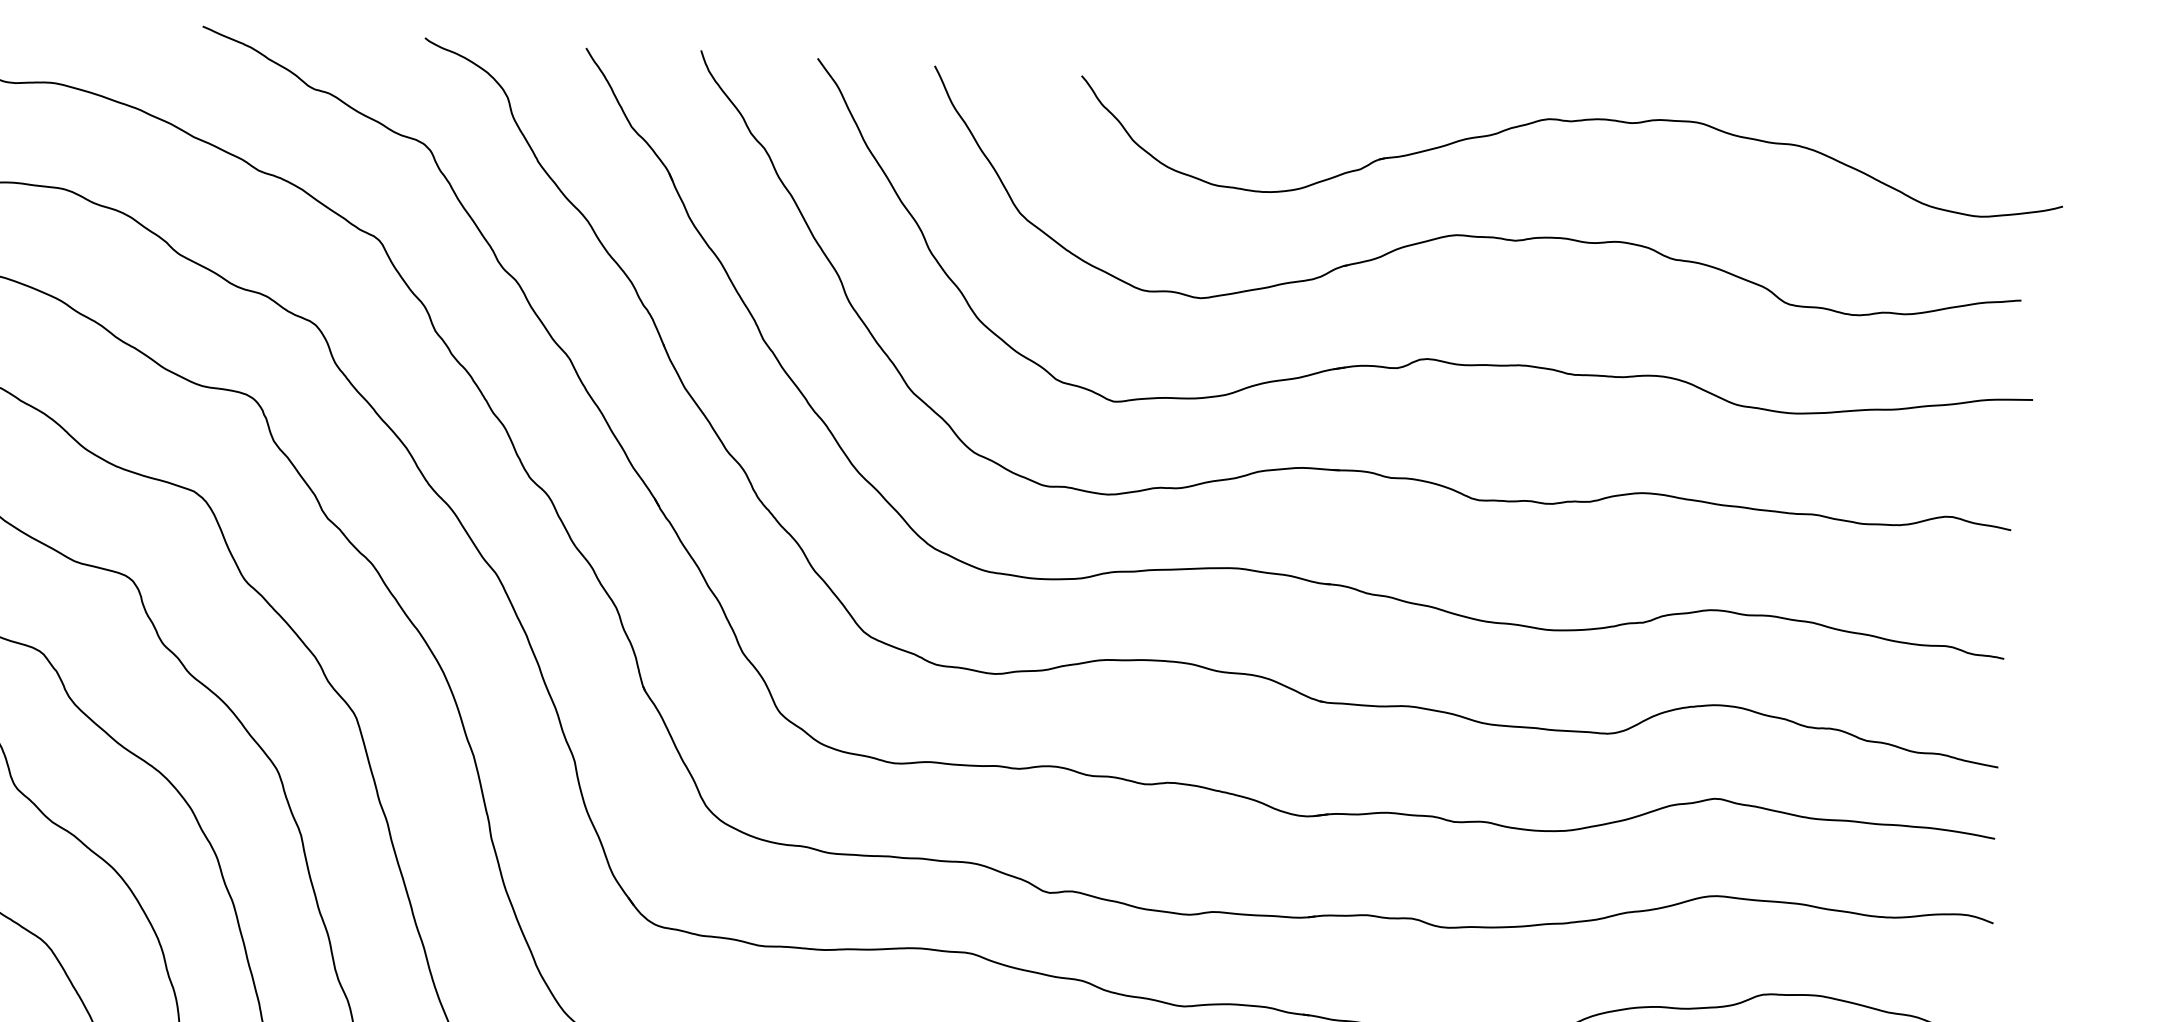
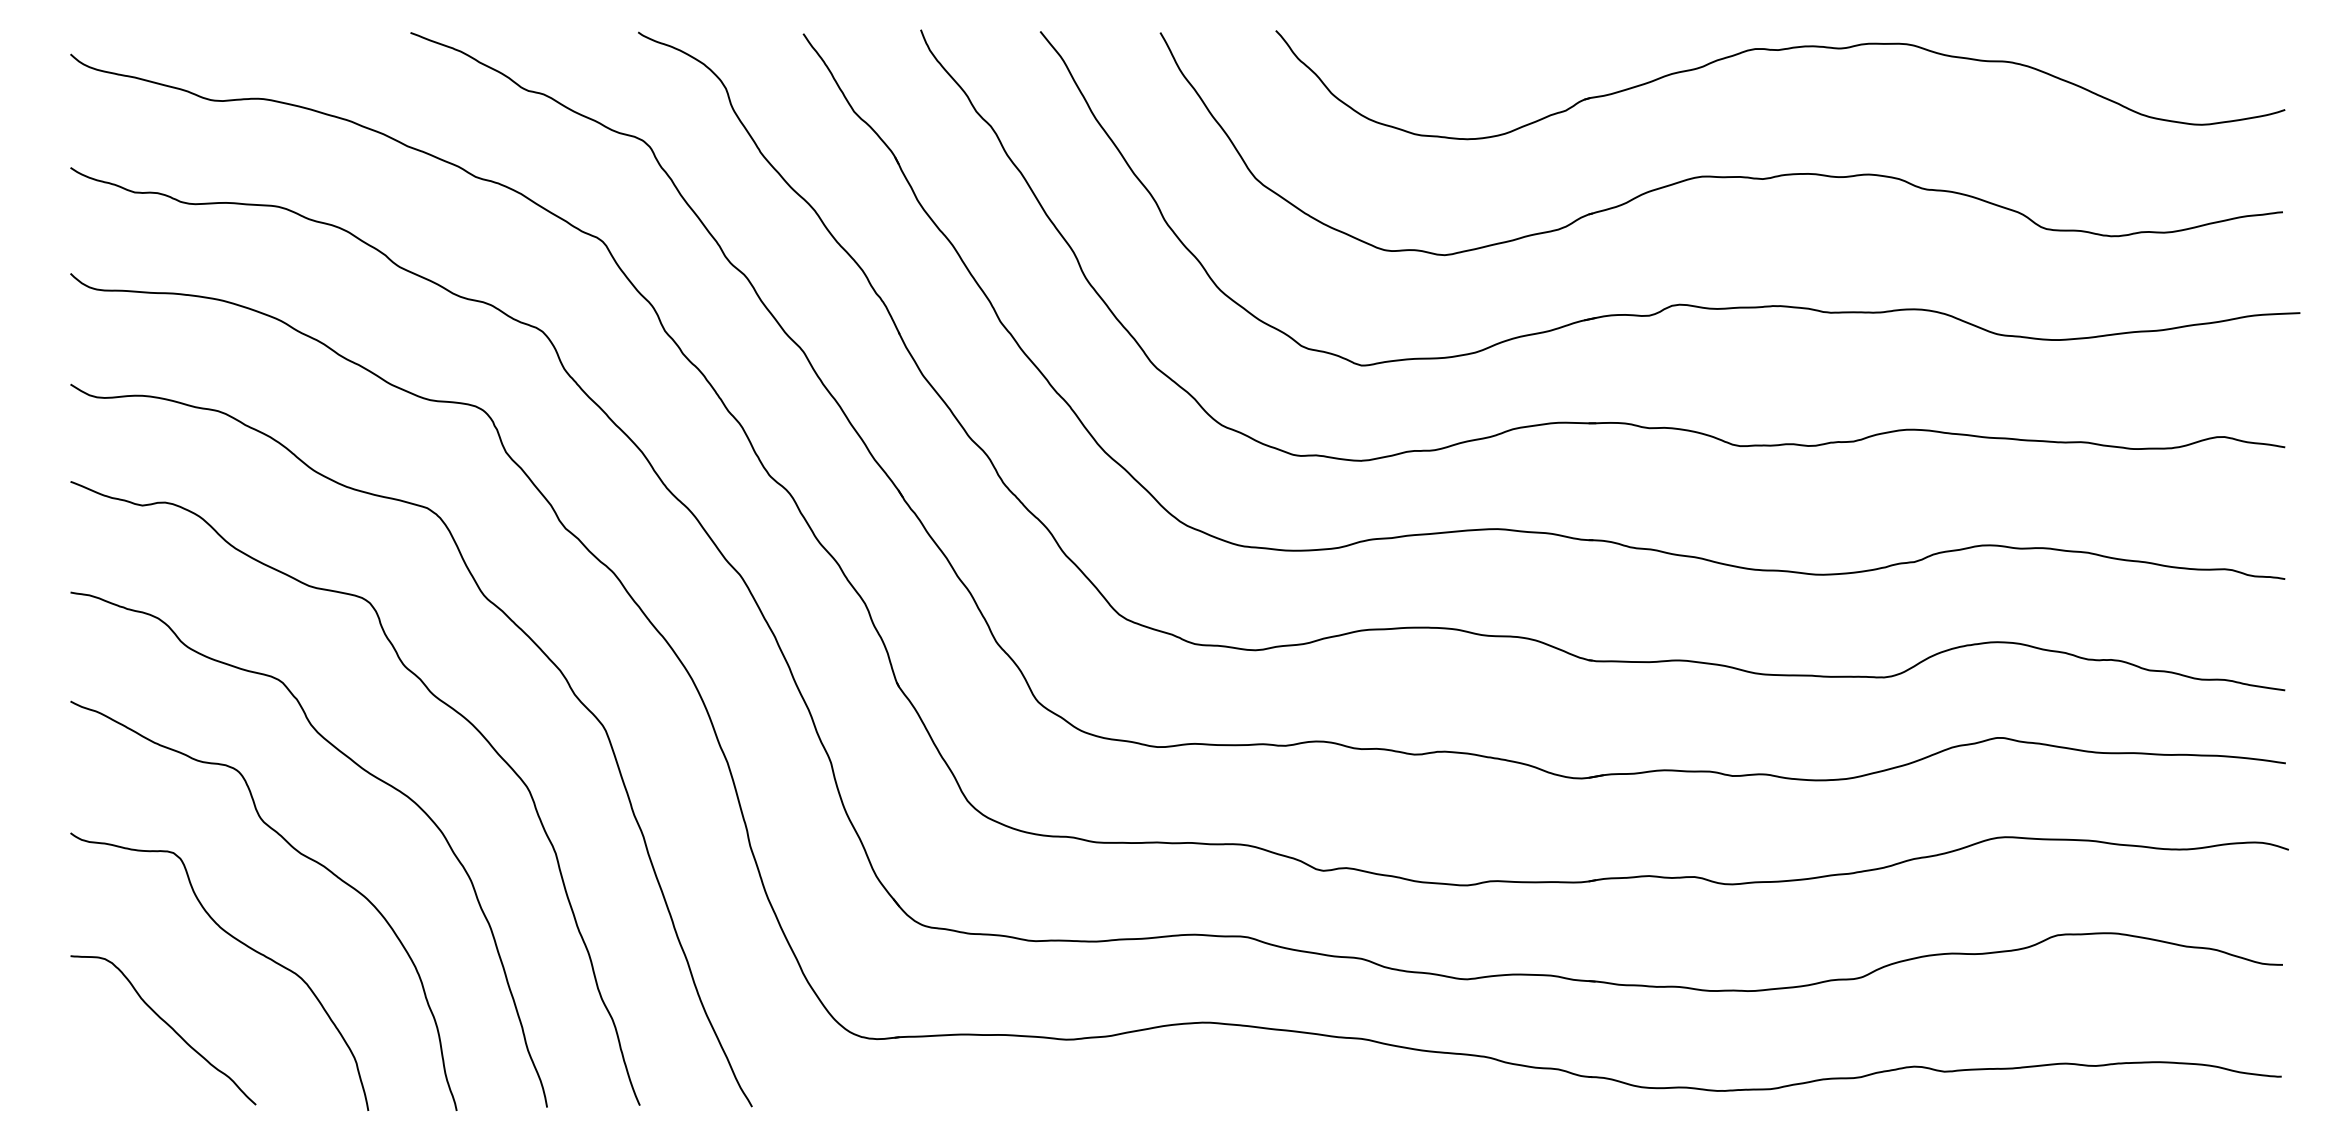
part: (1573, 121) -> (1780, 50), moved

